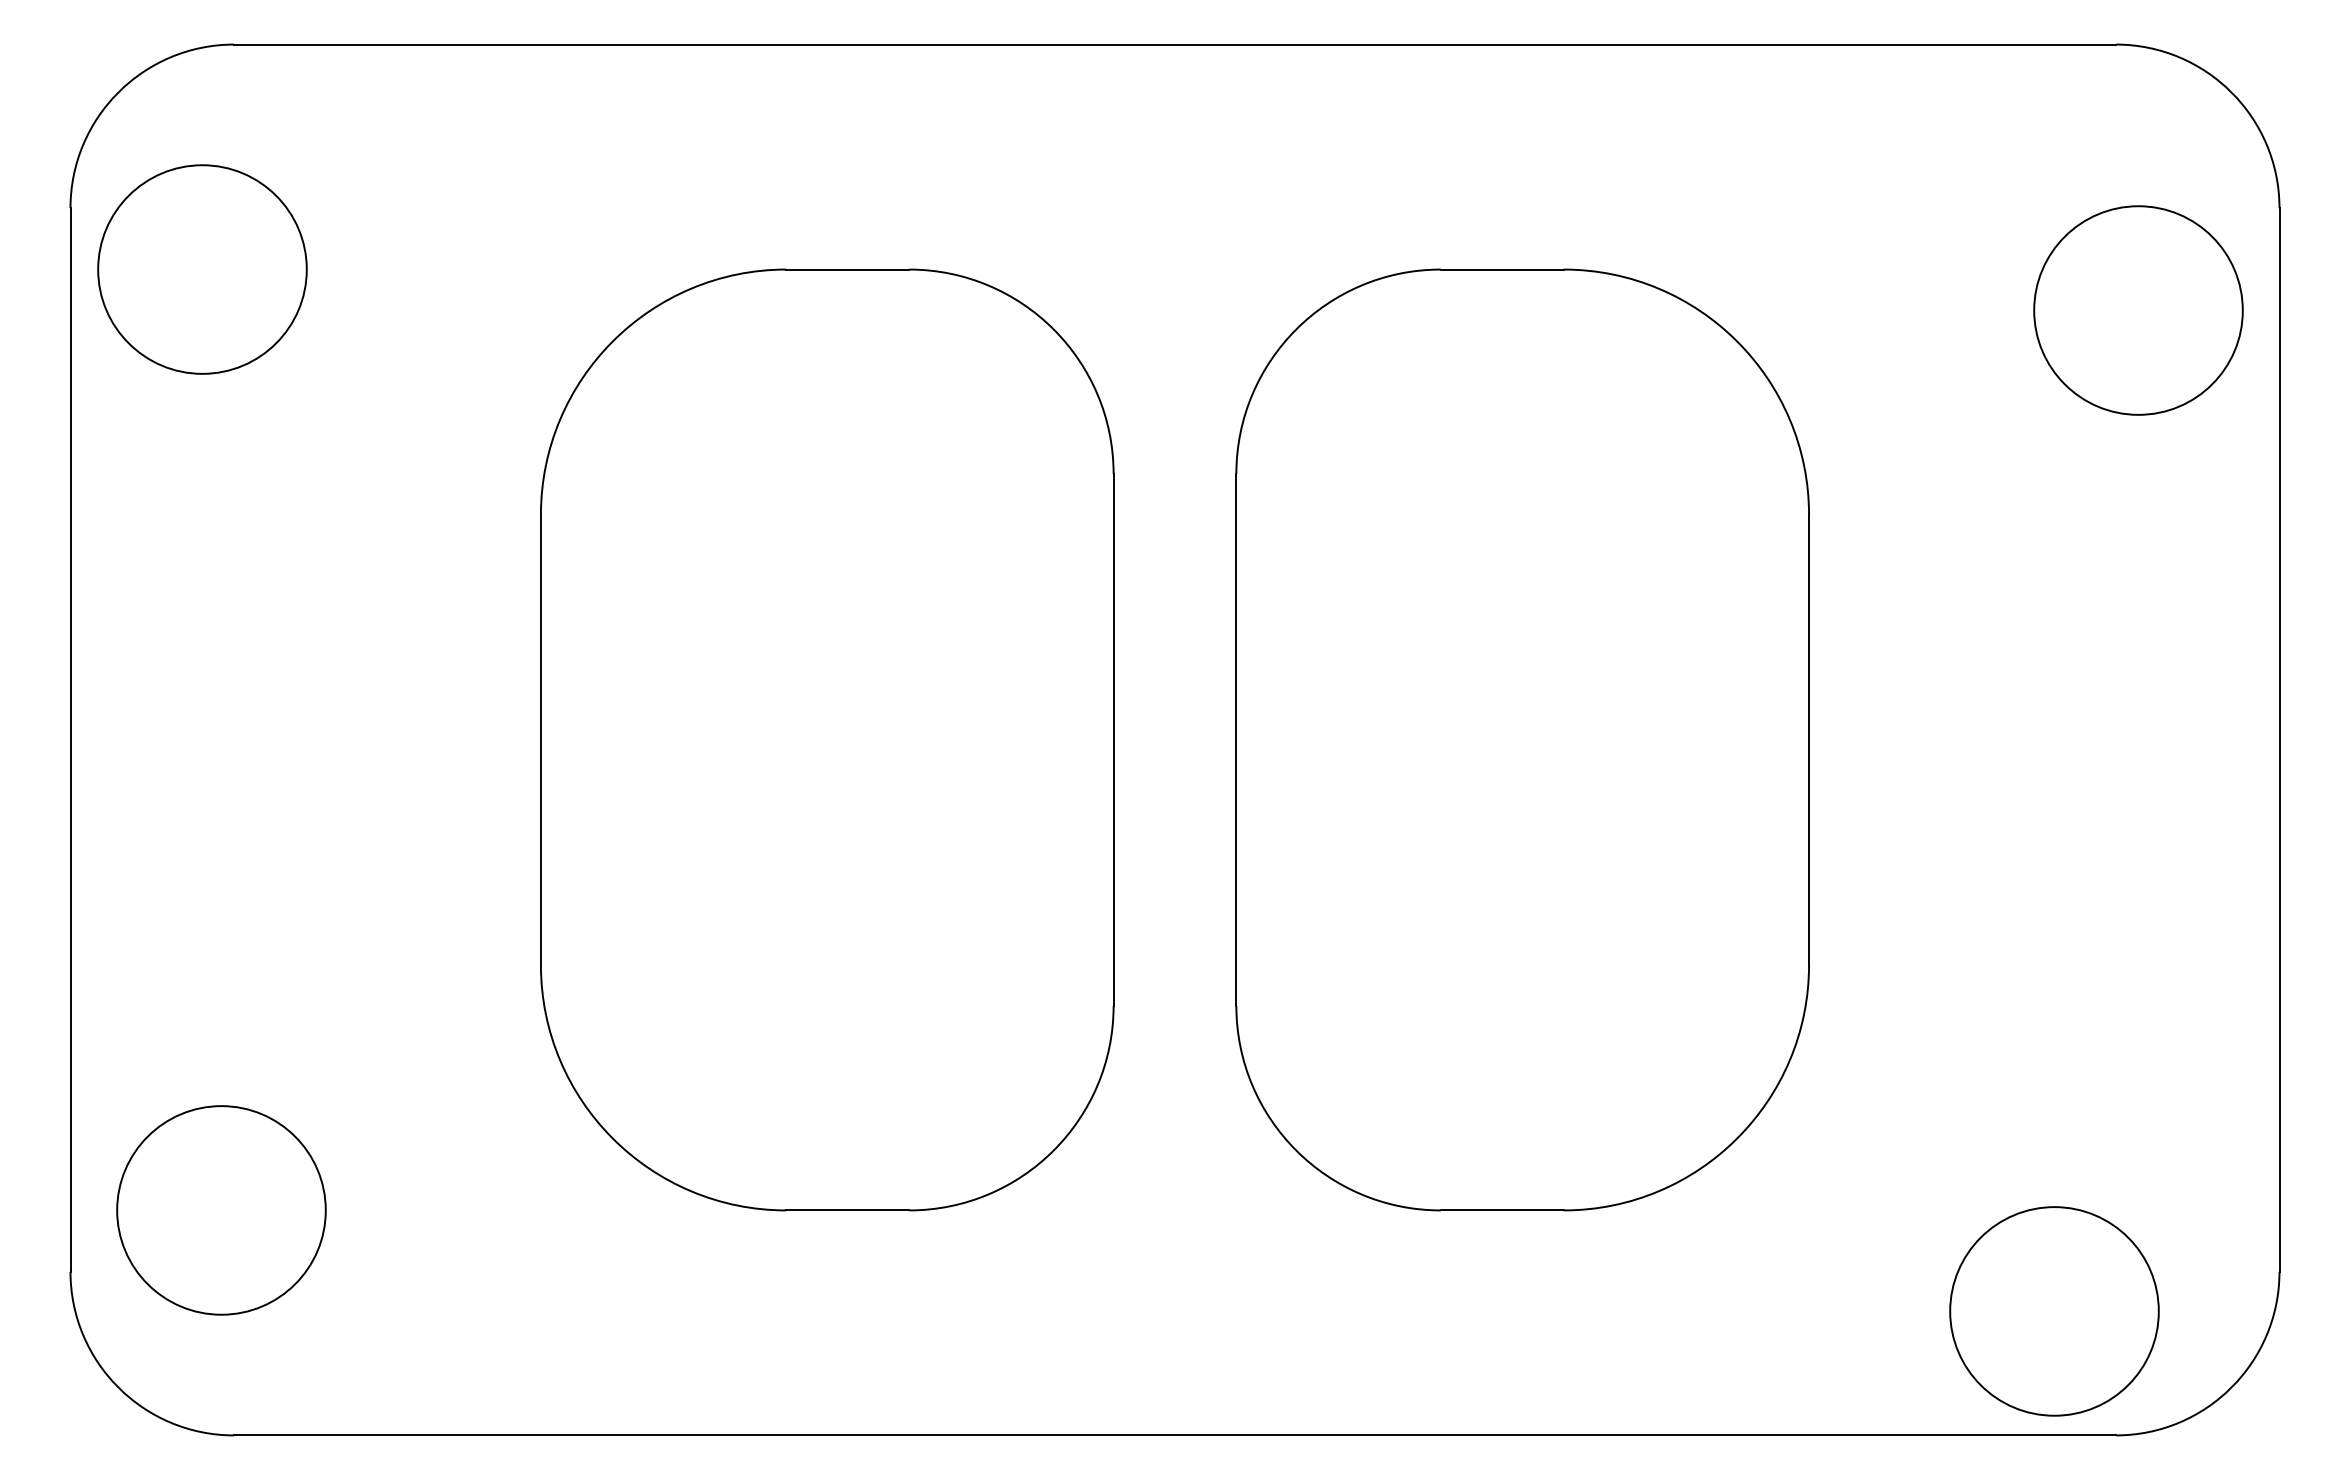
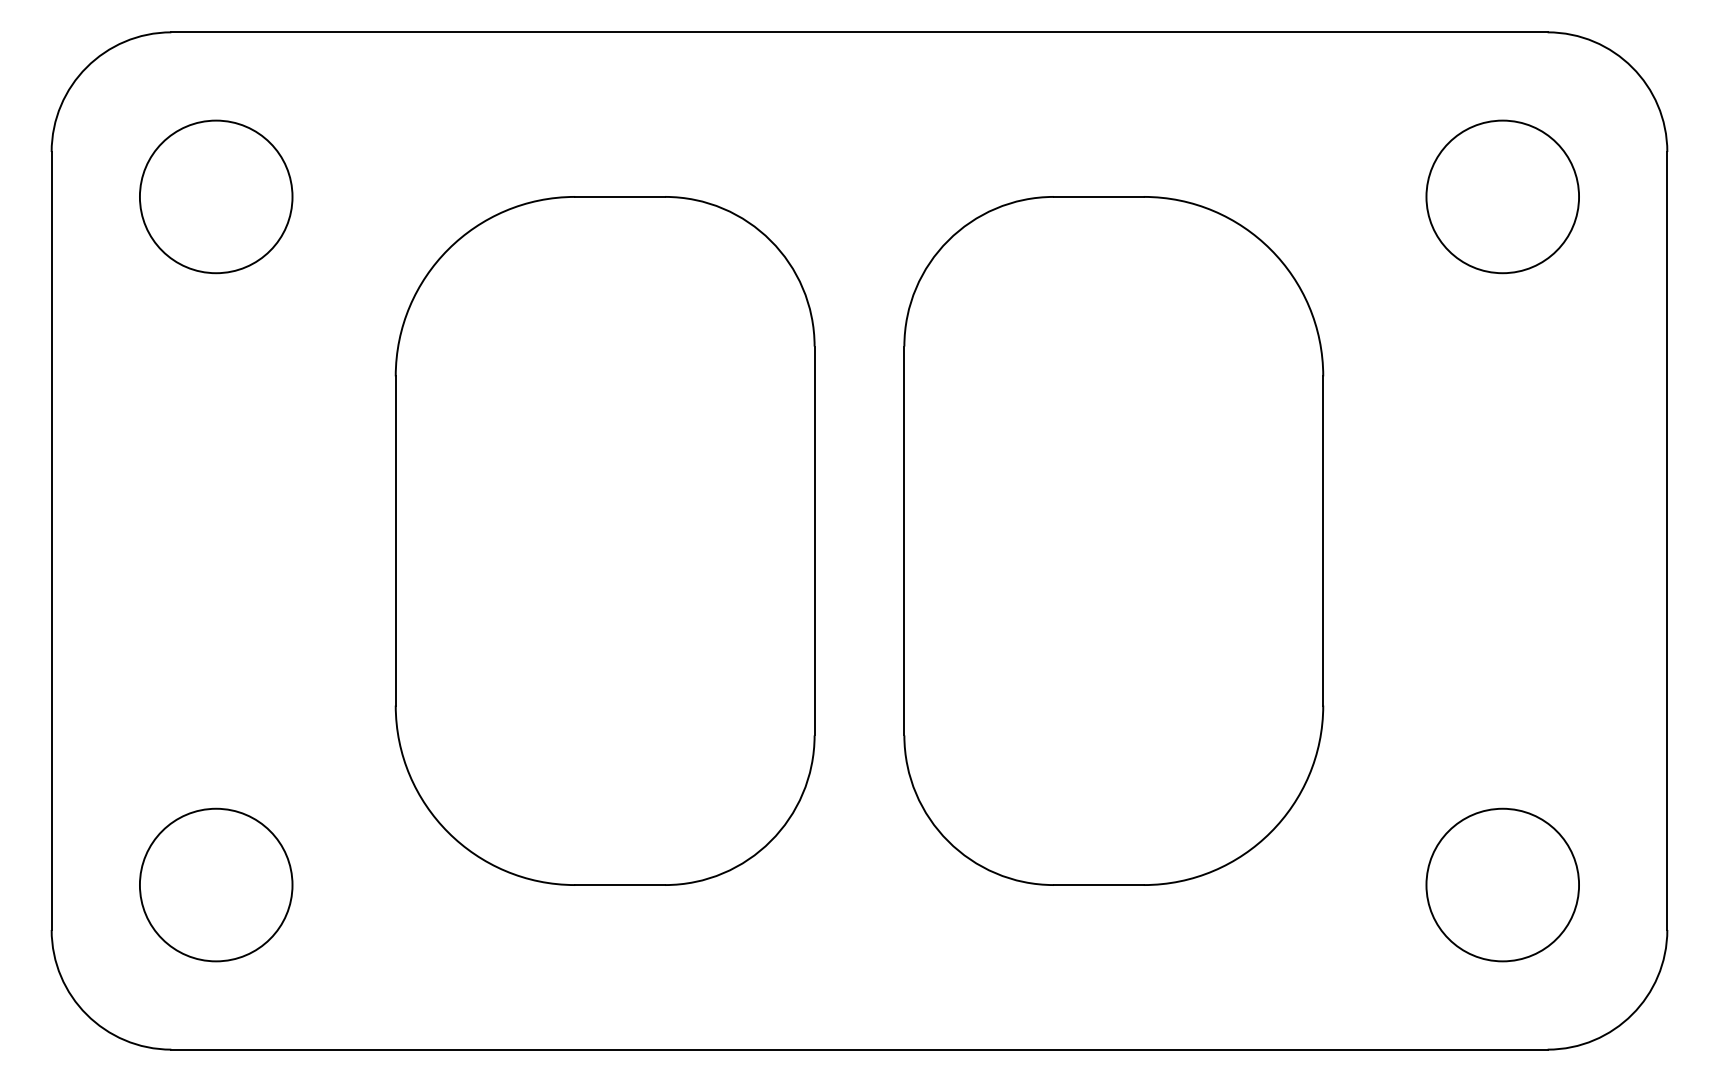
circle: (202, 269) -> (216, 196), moved
circle: (2138, 310) -> (1502, 196), moved
circle: (221, 1210) -> (216, 885), moved
circle: (2054, 1311) -> (1502, 885), moved

